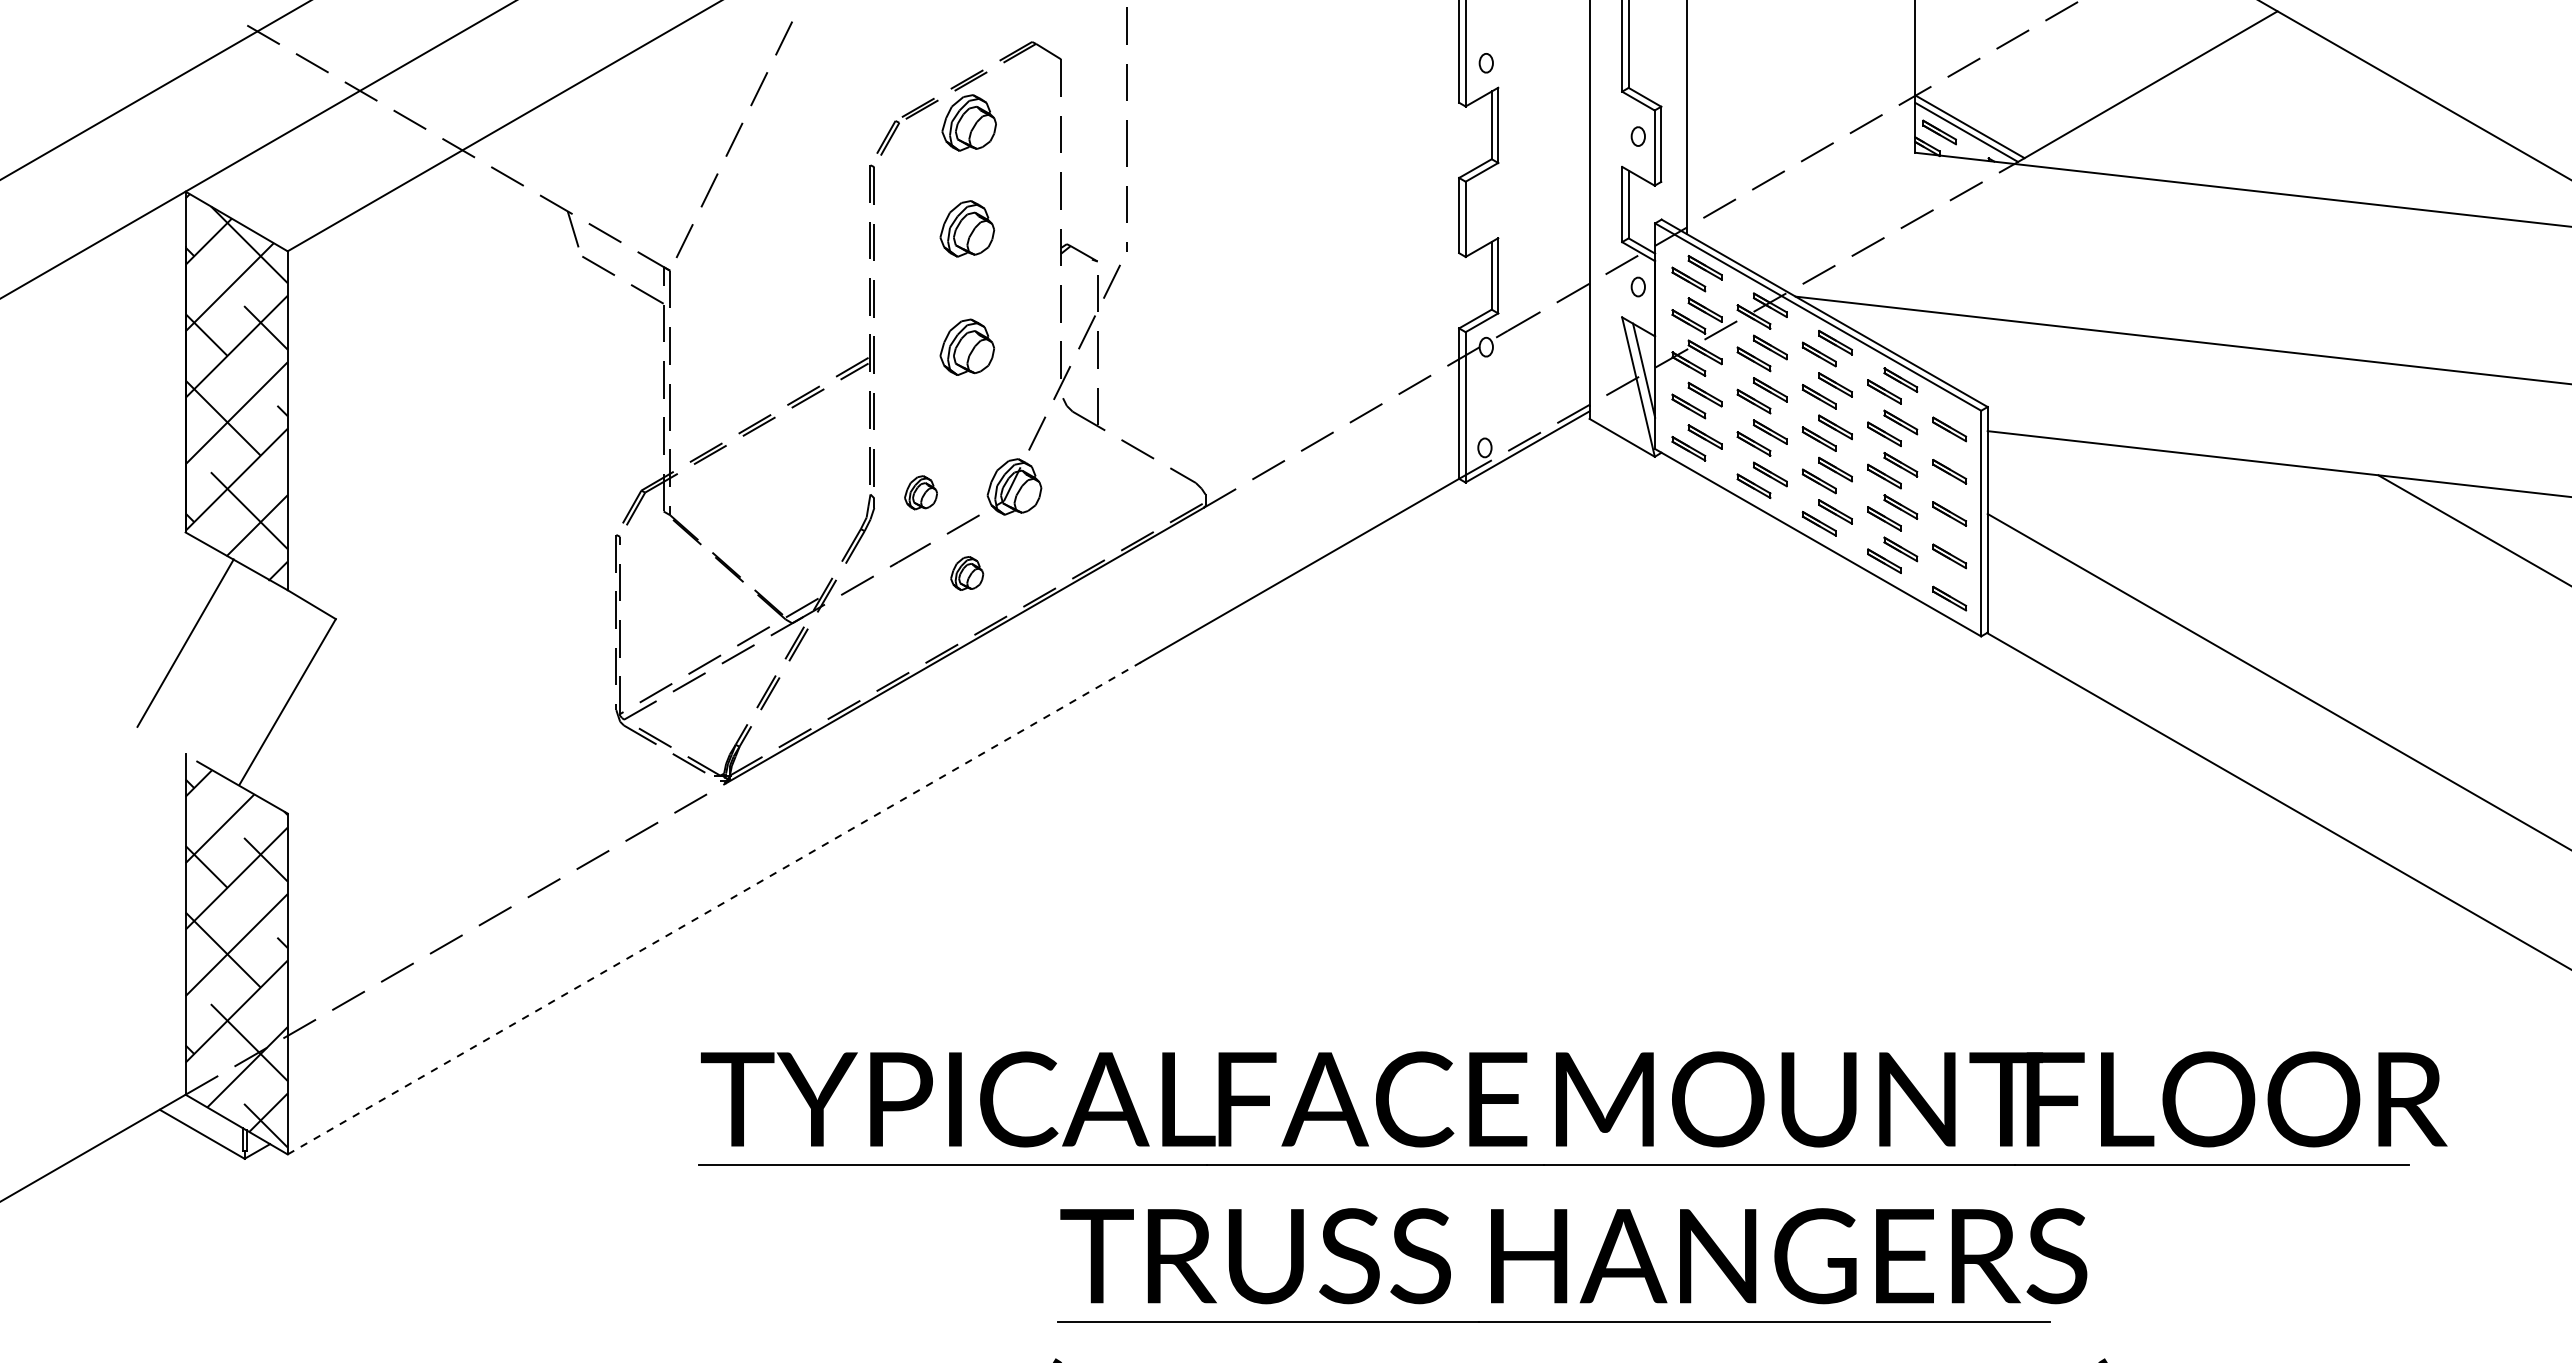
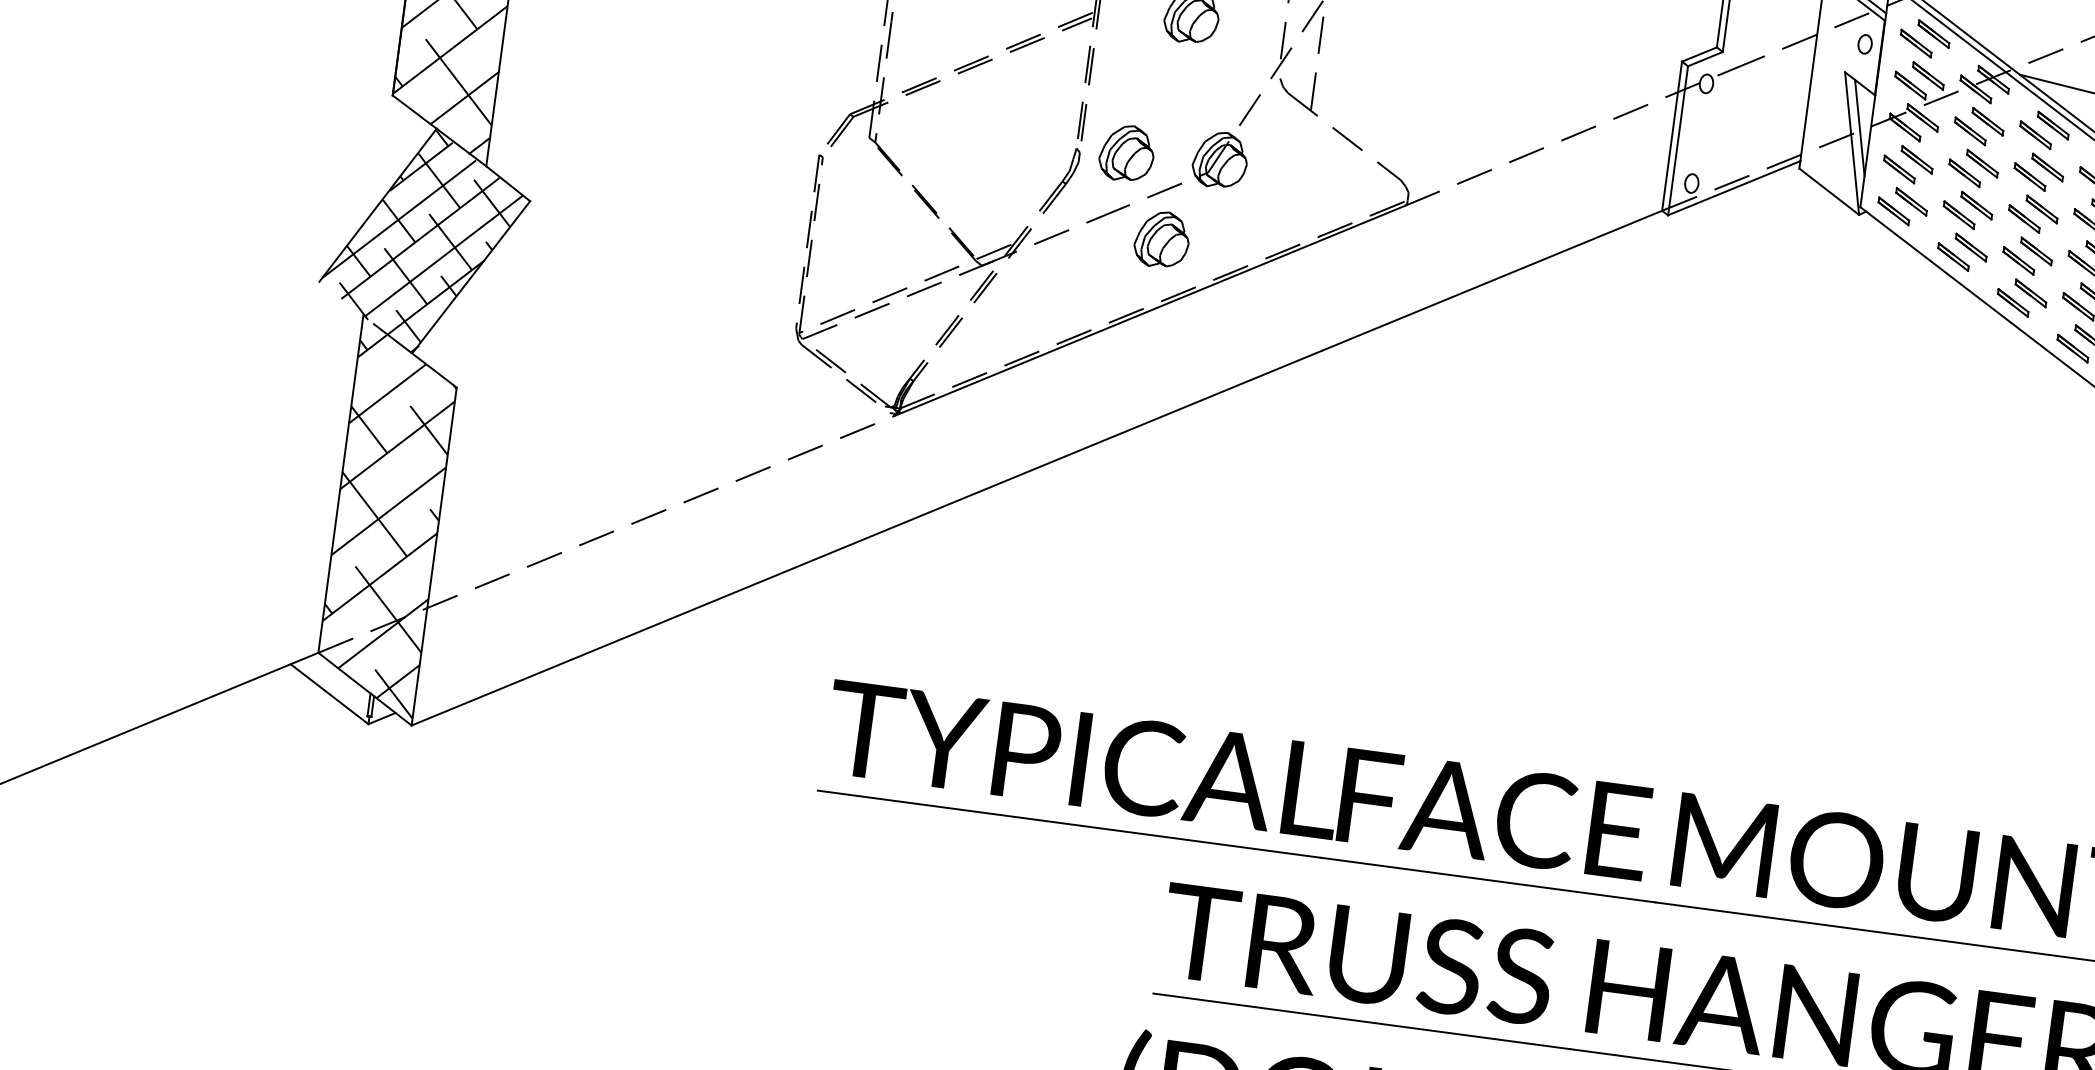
part: (920, 492) -> (1126, 153), size x1.67
part: (966, 573) -> (1161, 239), size x1.67
hatch: (233, 673) -> (421, 241), added
line: (714, 908) -> (867, 538), dashed -> solid

